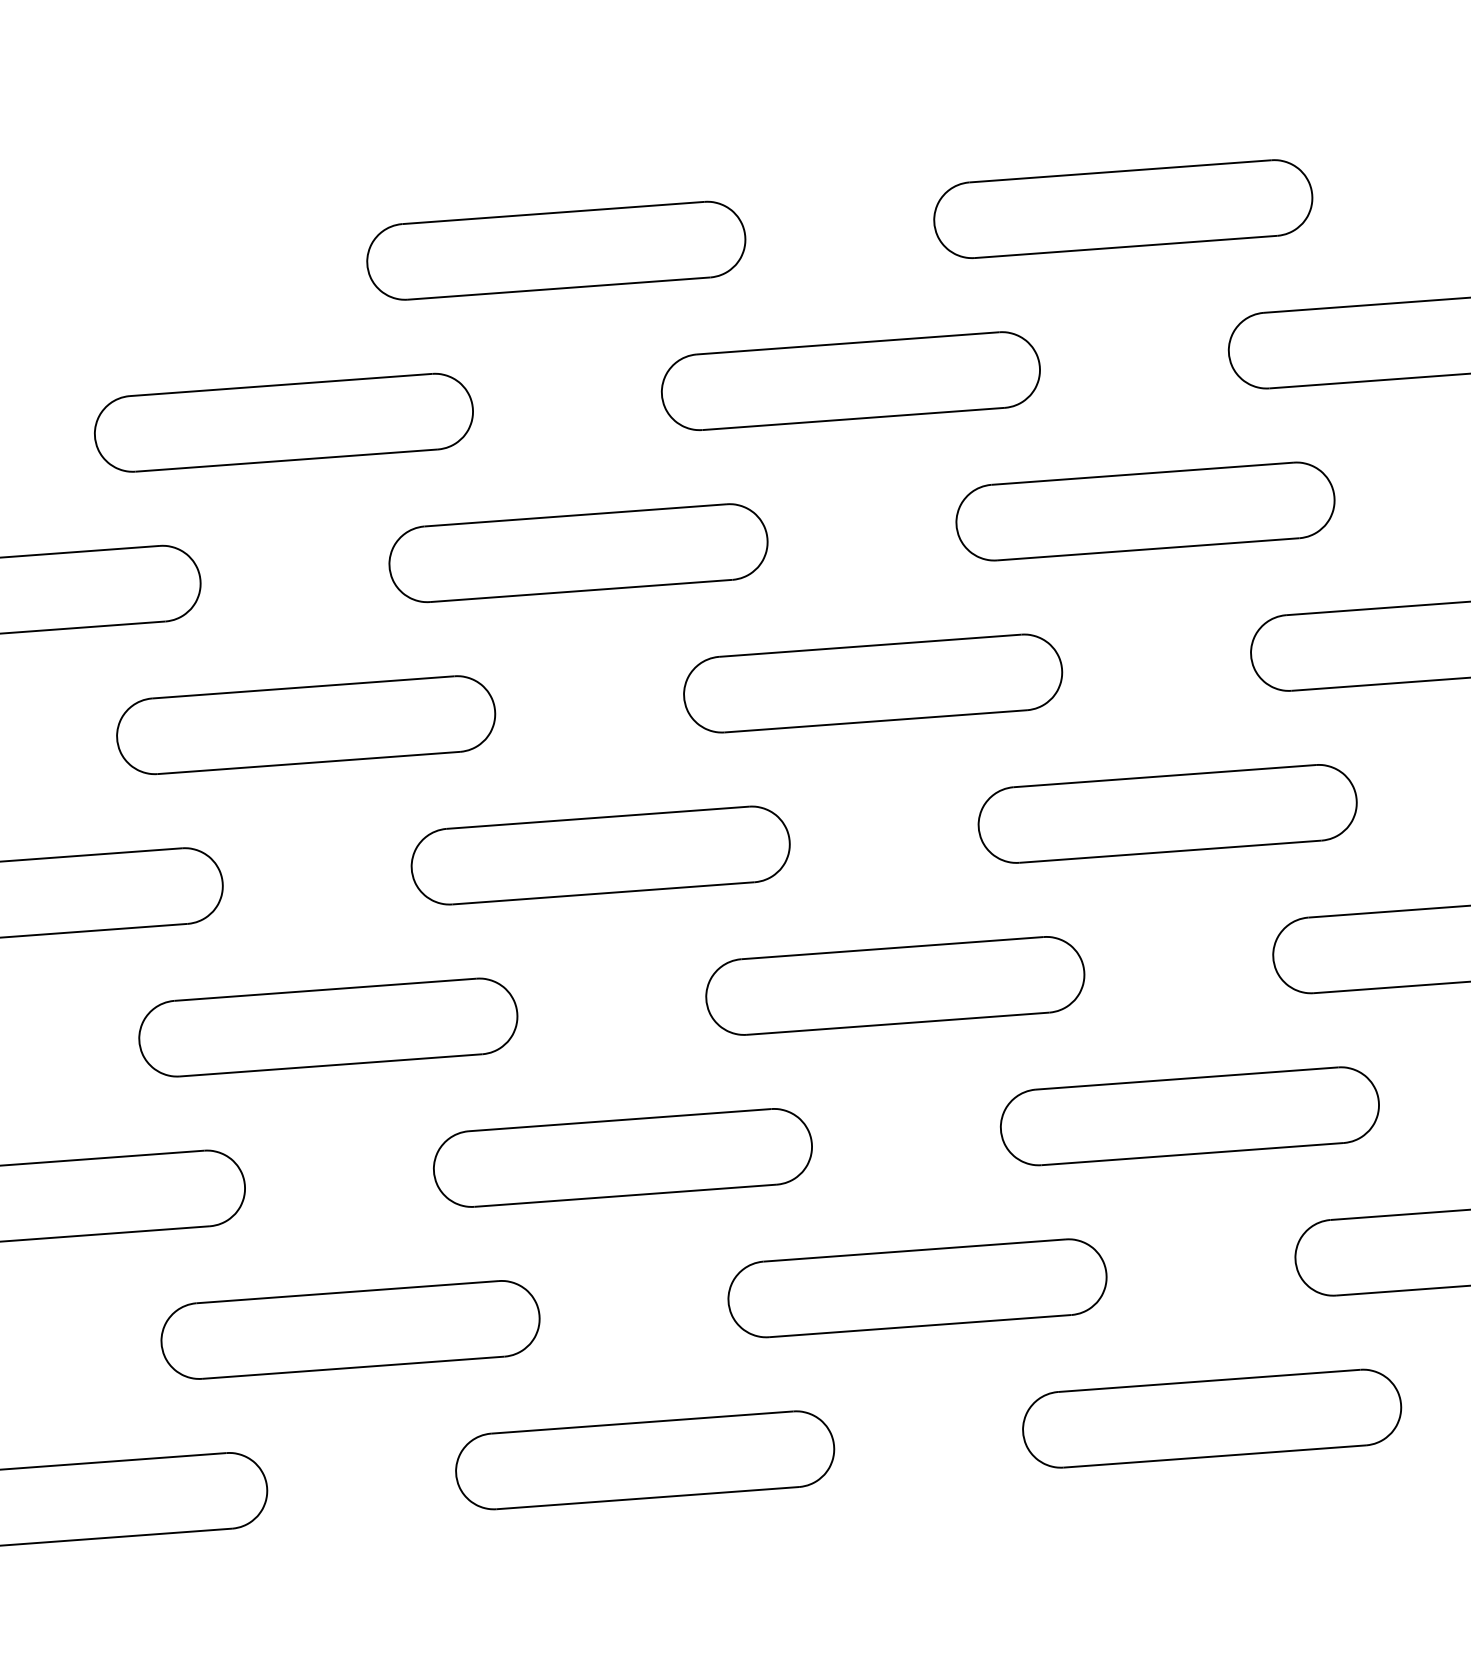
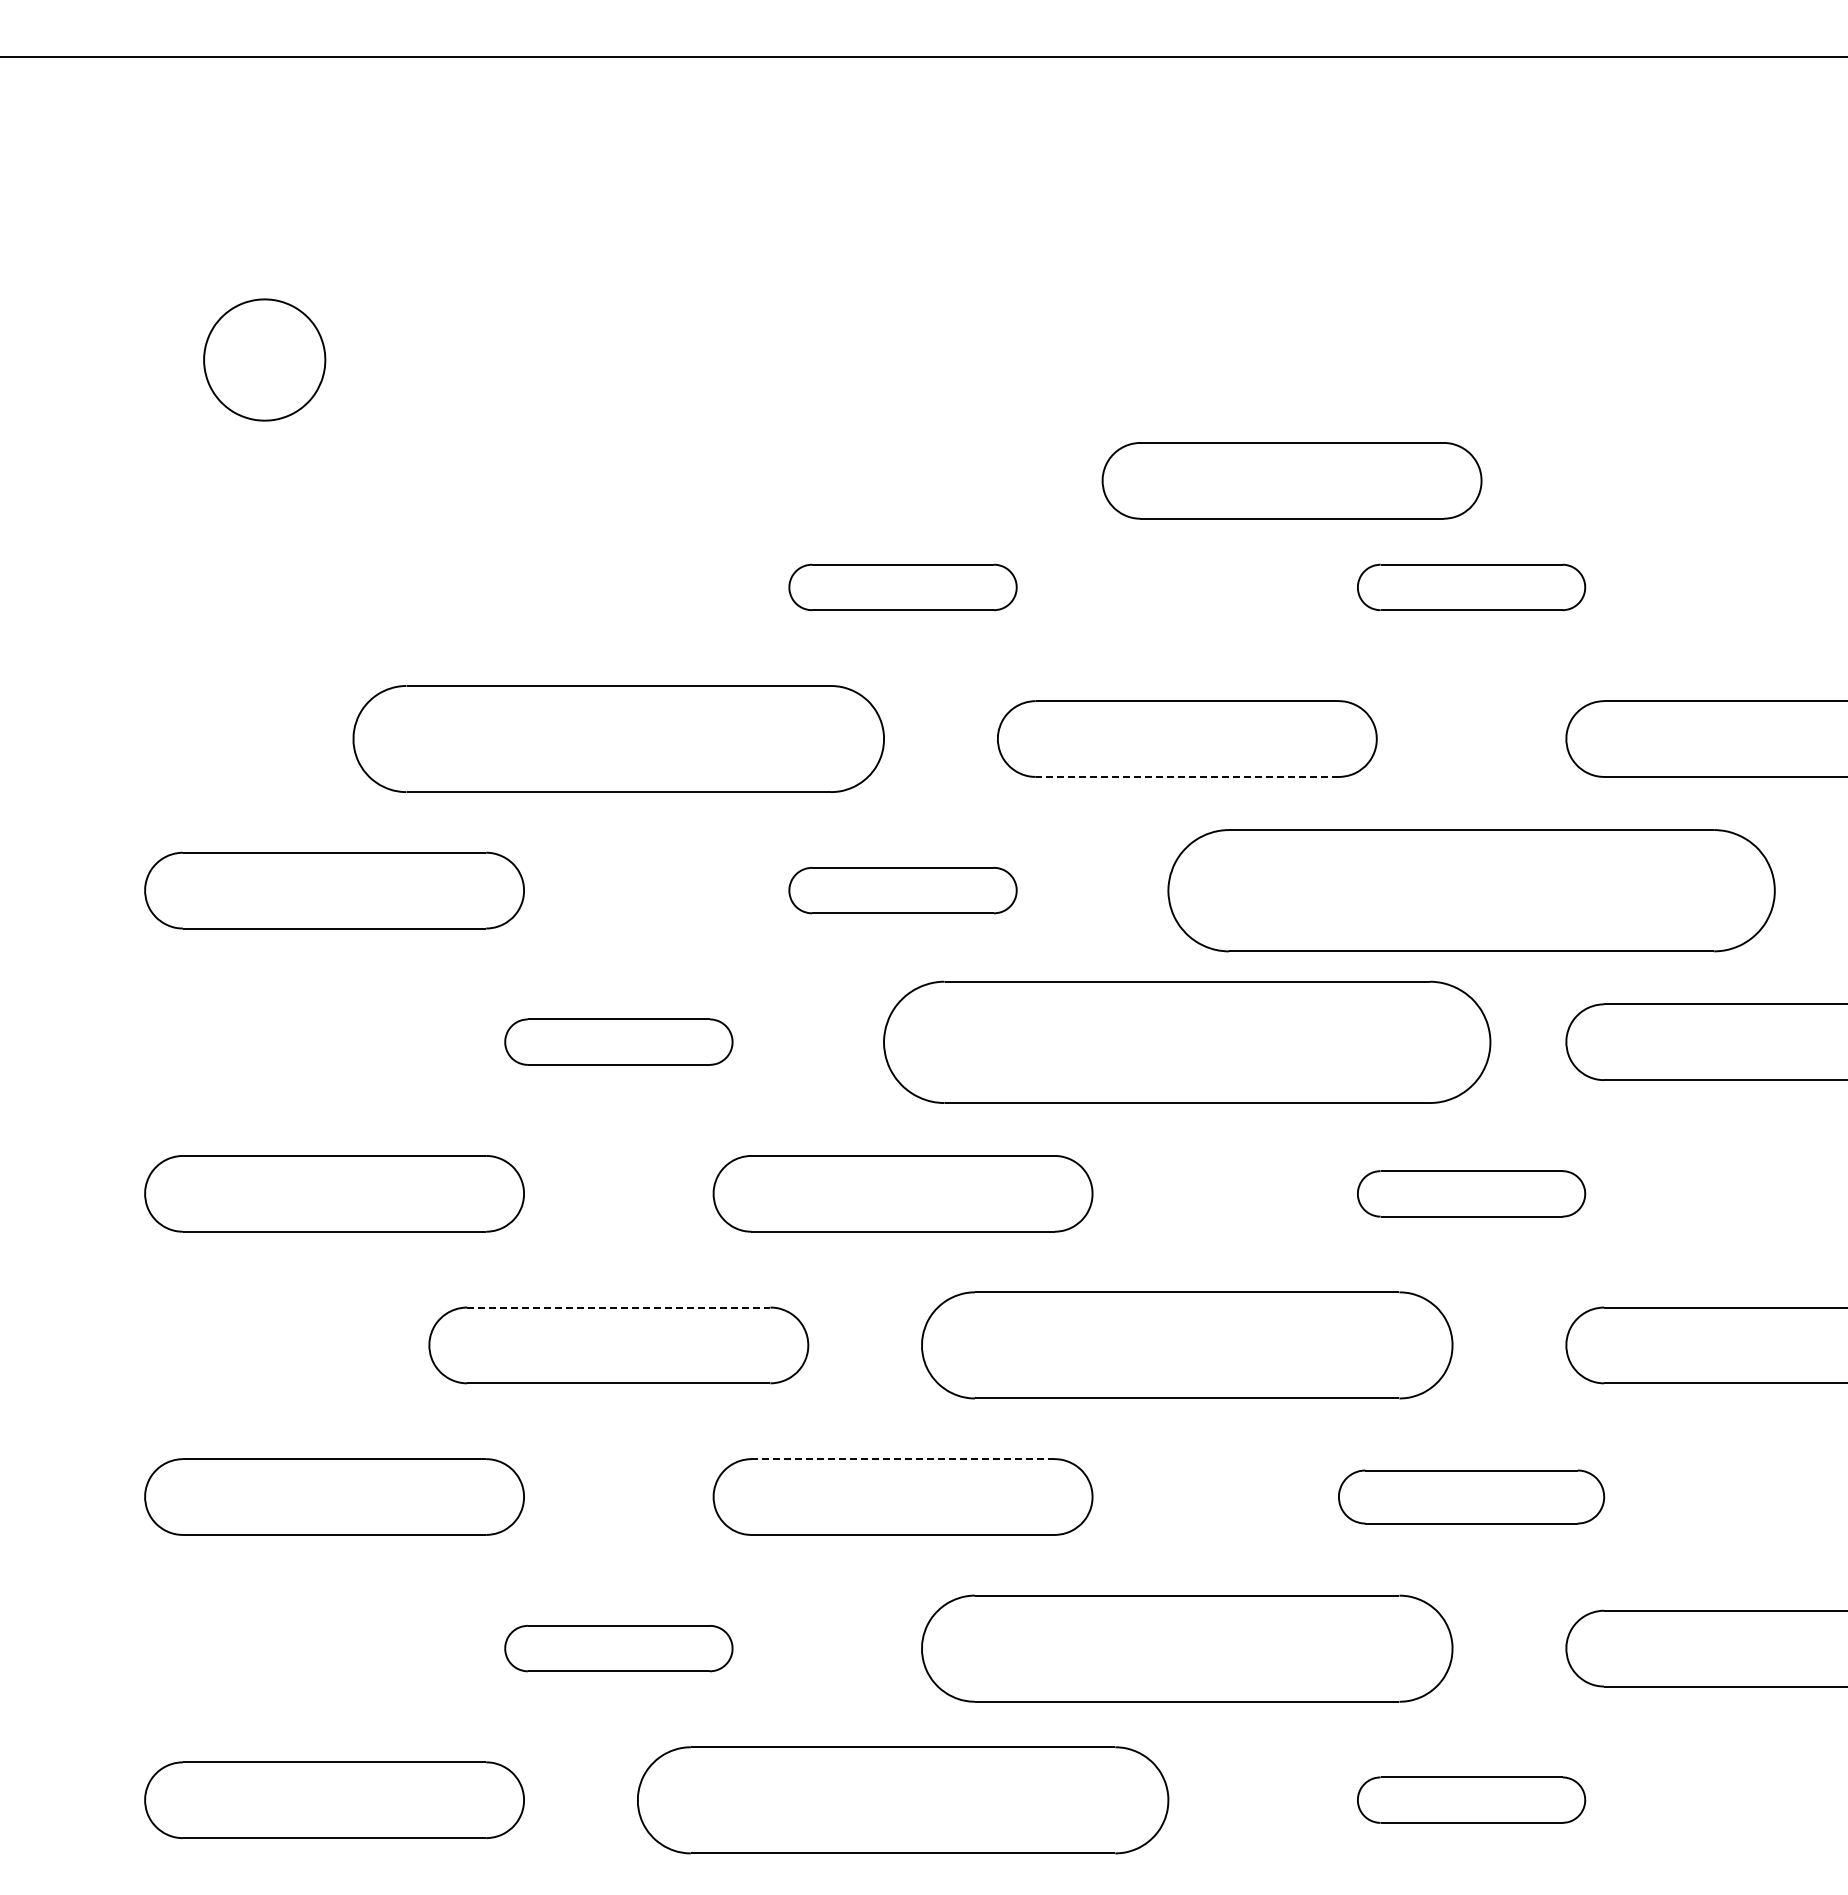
part: (935, 115) -> (1291, 480), added
part: (1123, 209) -> (1471, 587), size x0.6
part: (555, 250) -> (902, 587), size x0.6
line: (853, 418) -> (1187, 776), solid -> dashed
part: (283, 422) -> (618, 738), size x1.4
part: (1145, 511) -> (1471, 890), size x1.6
part: (577, 553) -> (902, 890), size x0.6
part: (873, 682) -> (1187, 1041), size x1.6
part: (305, 724) -> (618, 1041), size x0.6
part: (1167, 813) -> (1471, 1193), size x0.6
part: (895, 985) -> (1187, 1345), size x1.4
line: (325, 989) -> (618, 1307), solid -> dashed
part: (1189, 1115) -> (1471, 1496), size x0.7
line: (620, 1120) -> (903, 1459), solid -> dashed
part: (917, 1288) -> (1187, 1648), size x1.4
part: (350, 1329) -> (618, 1648), size x0.6
part: (1211, 1417) -> (1471, 1799), size x0.6
part: (644, 1459) -> (902, 1799), size x1.4

